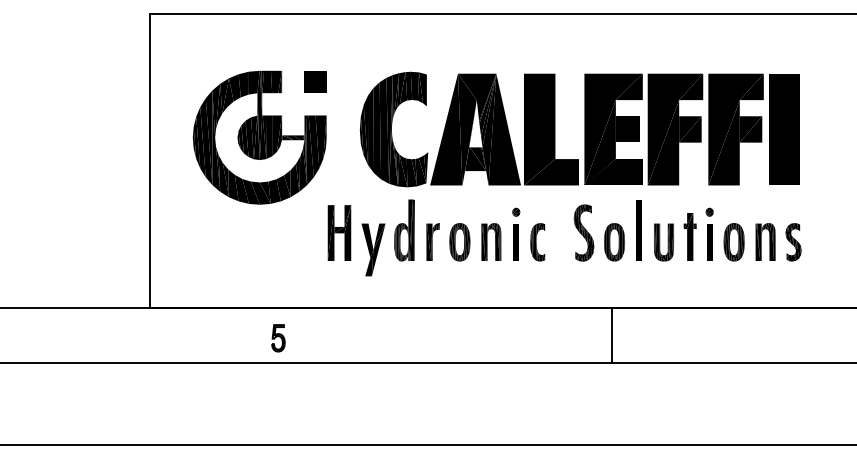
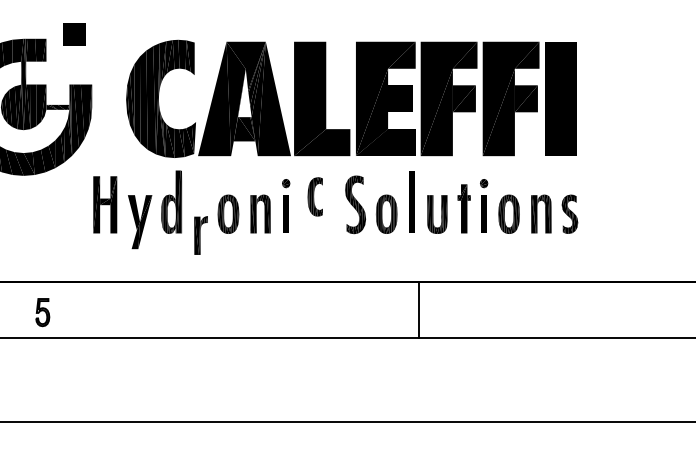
part: (315, 81) -> (74, 34), moved
part: (432, 241) -> (200, 234), moved
part: (537, 242) -> (315, 197), moved
line: (611, 335) -> (418, 309), moved

